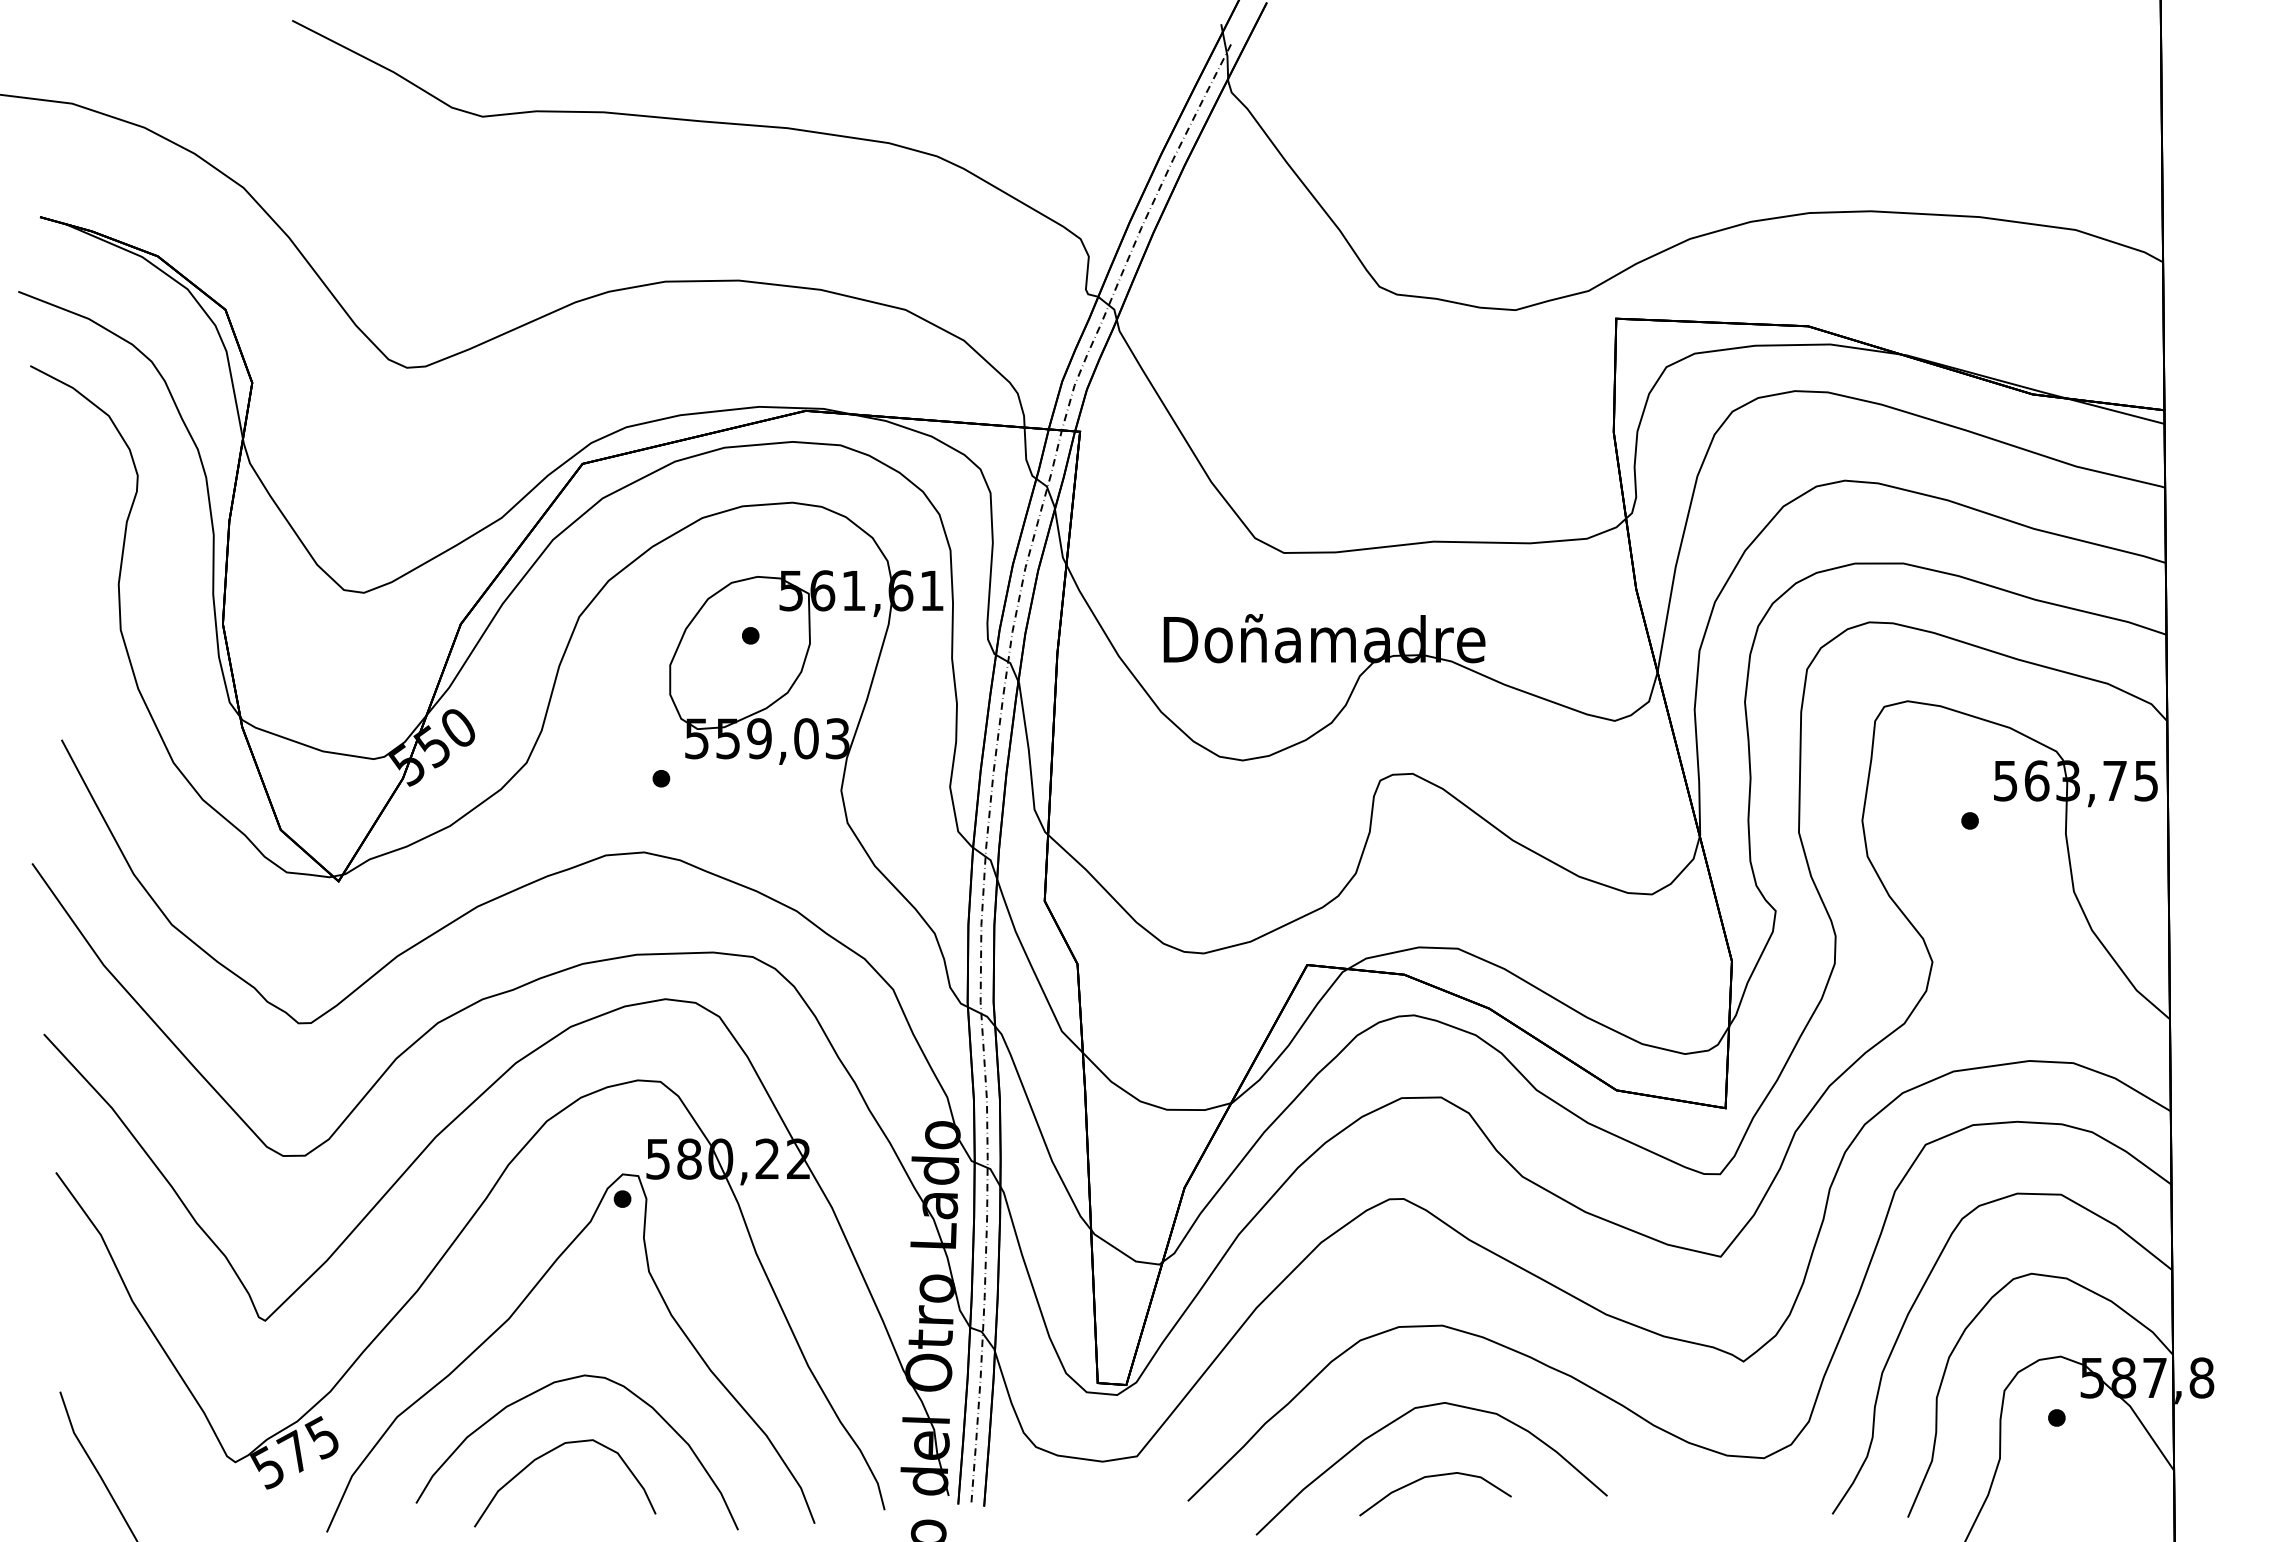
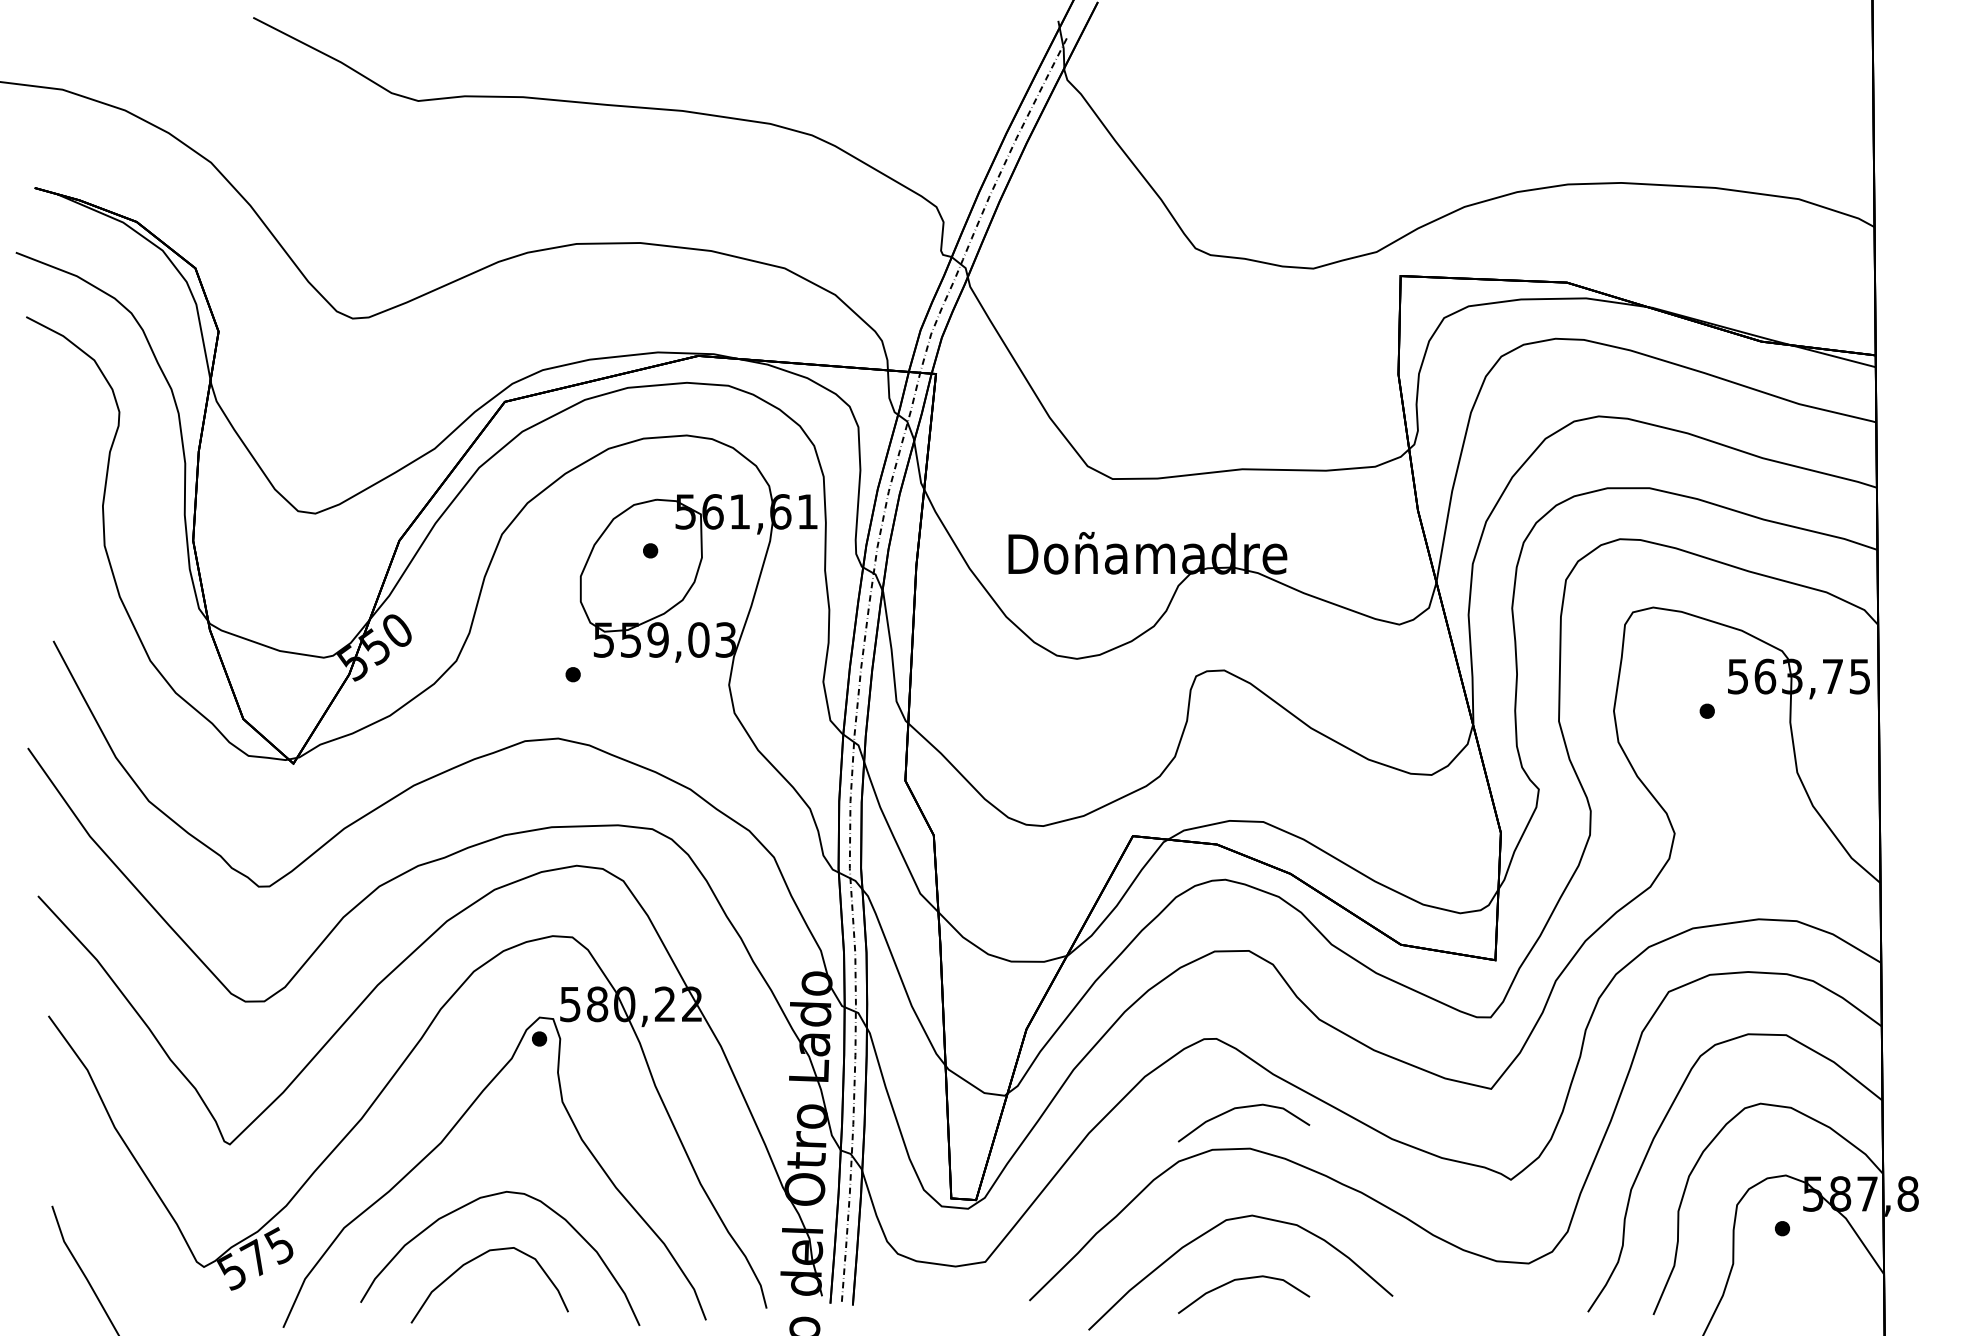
curve: (1431, 1279) -> (1240, 1108), added

